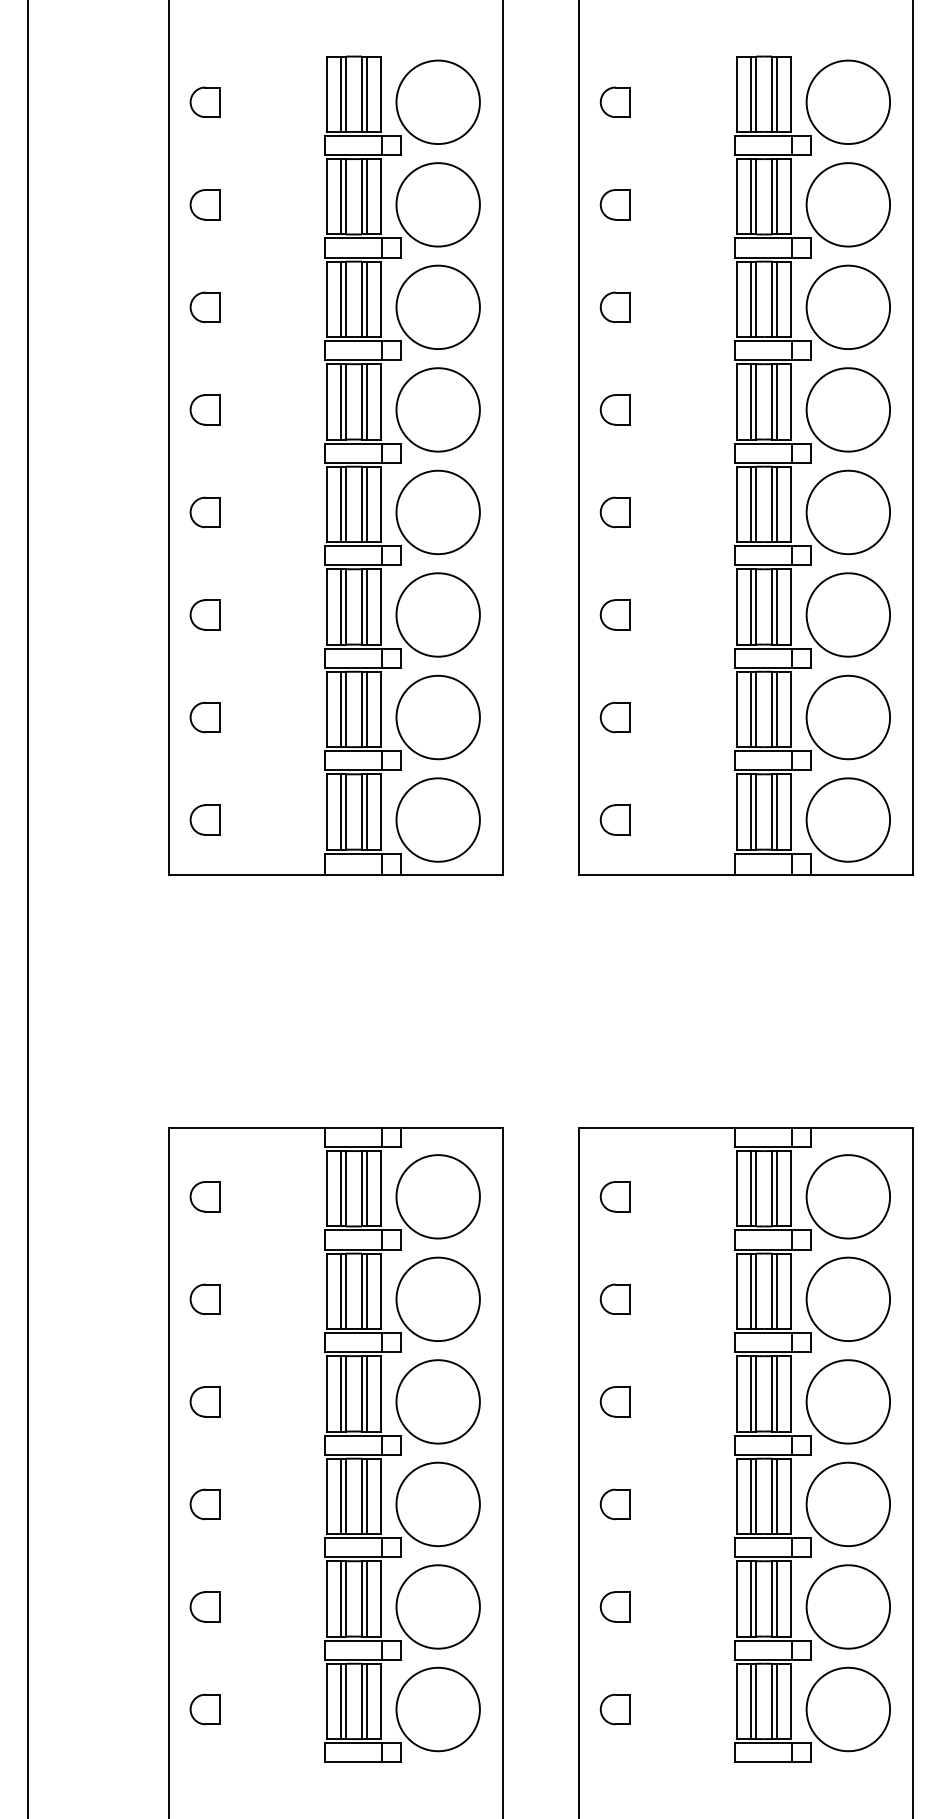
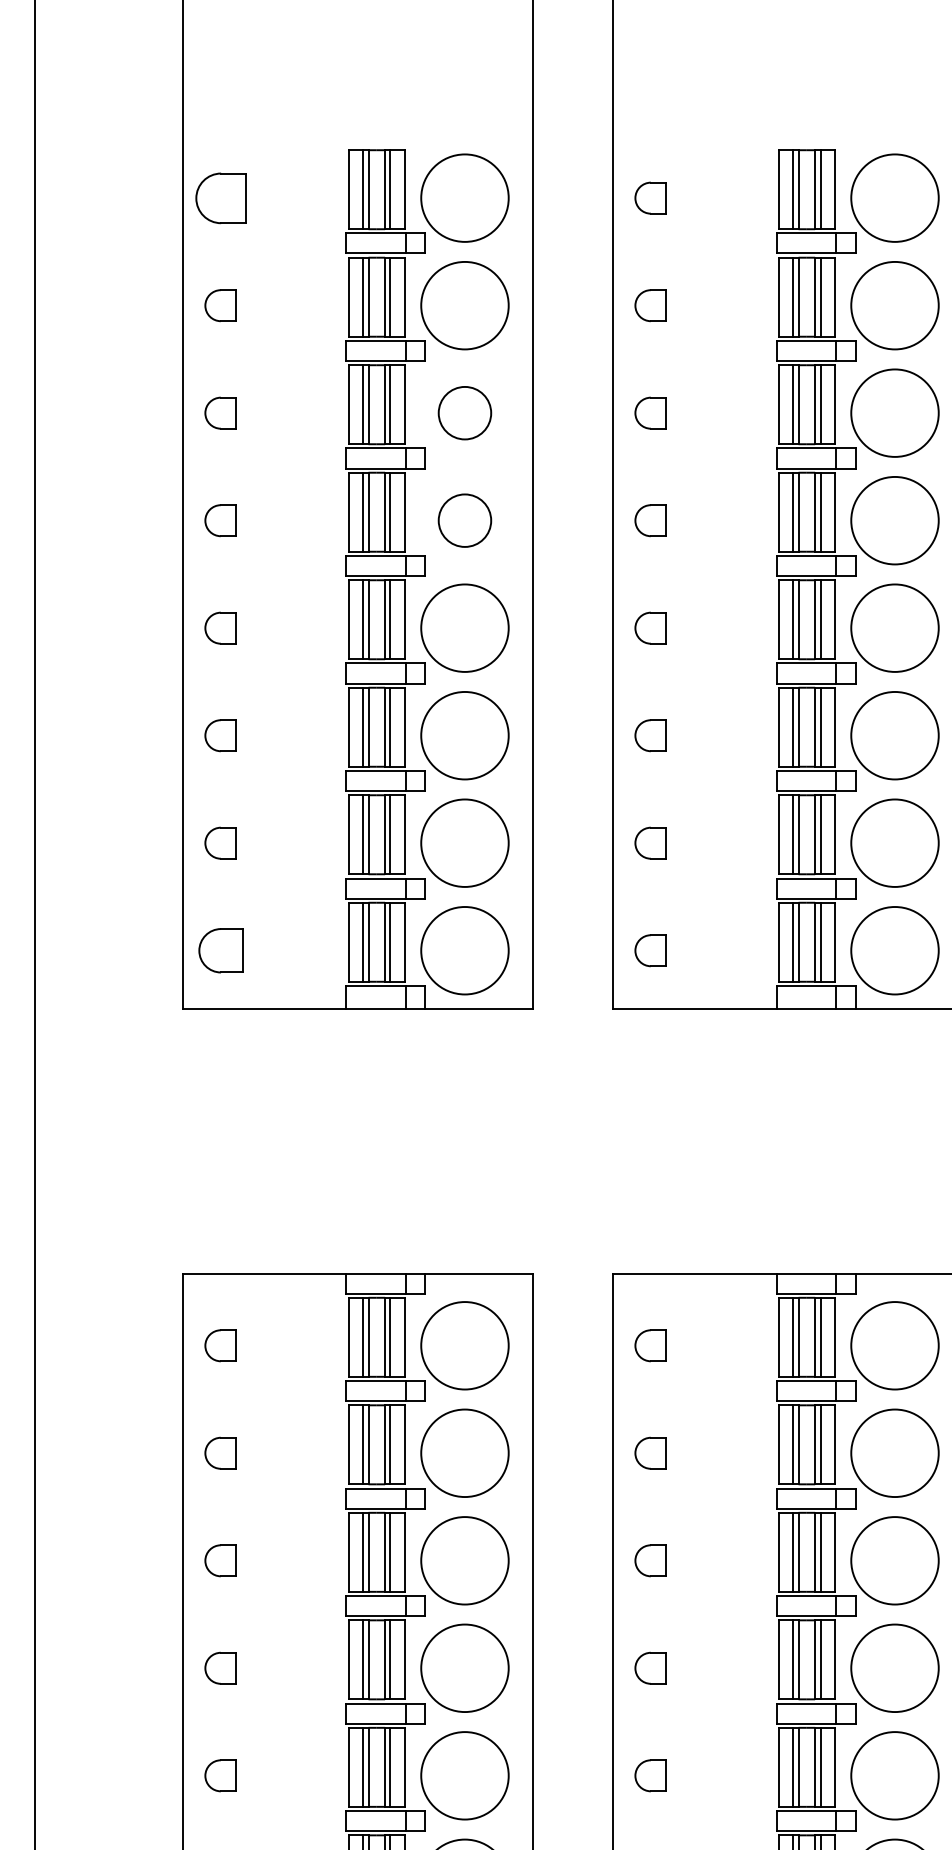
part: (204, 101) -> (219, 197), size x1.6
circle: (437, 307) -> (464, 413), size x0.6
circle: (437, 409) -> (464, 520), size x0.6
part: (204, 819) -> (219, 950), size x1.4

